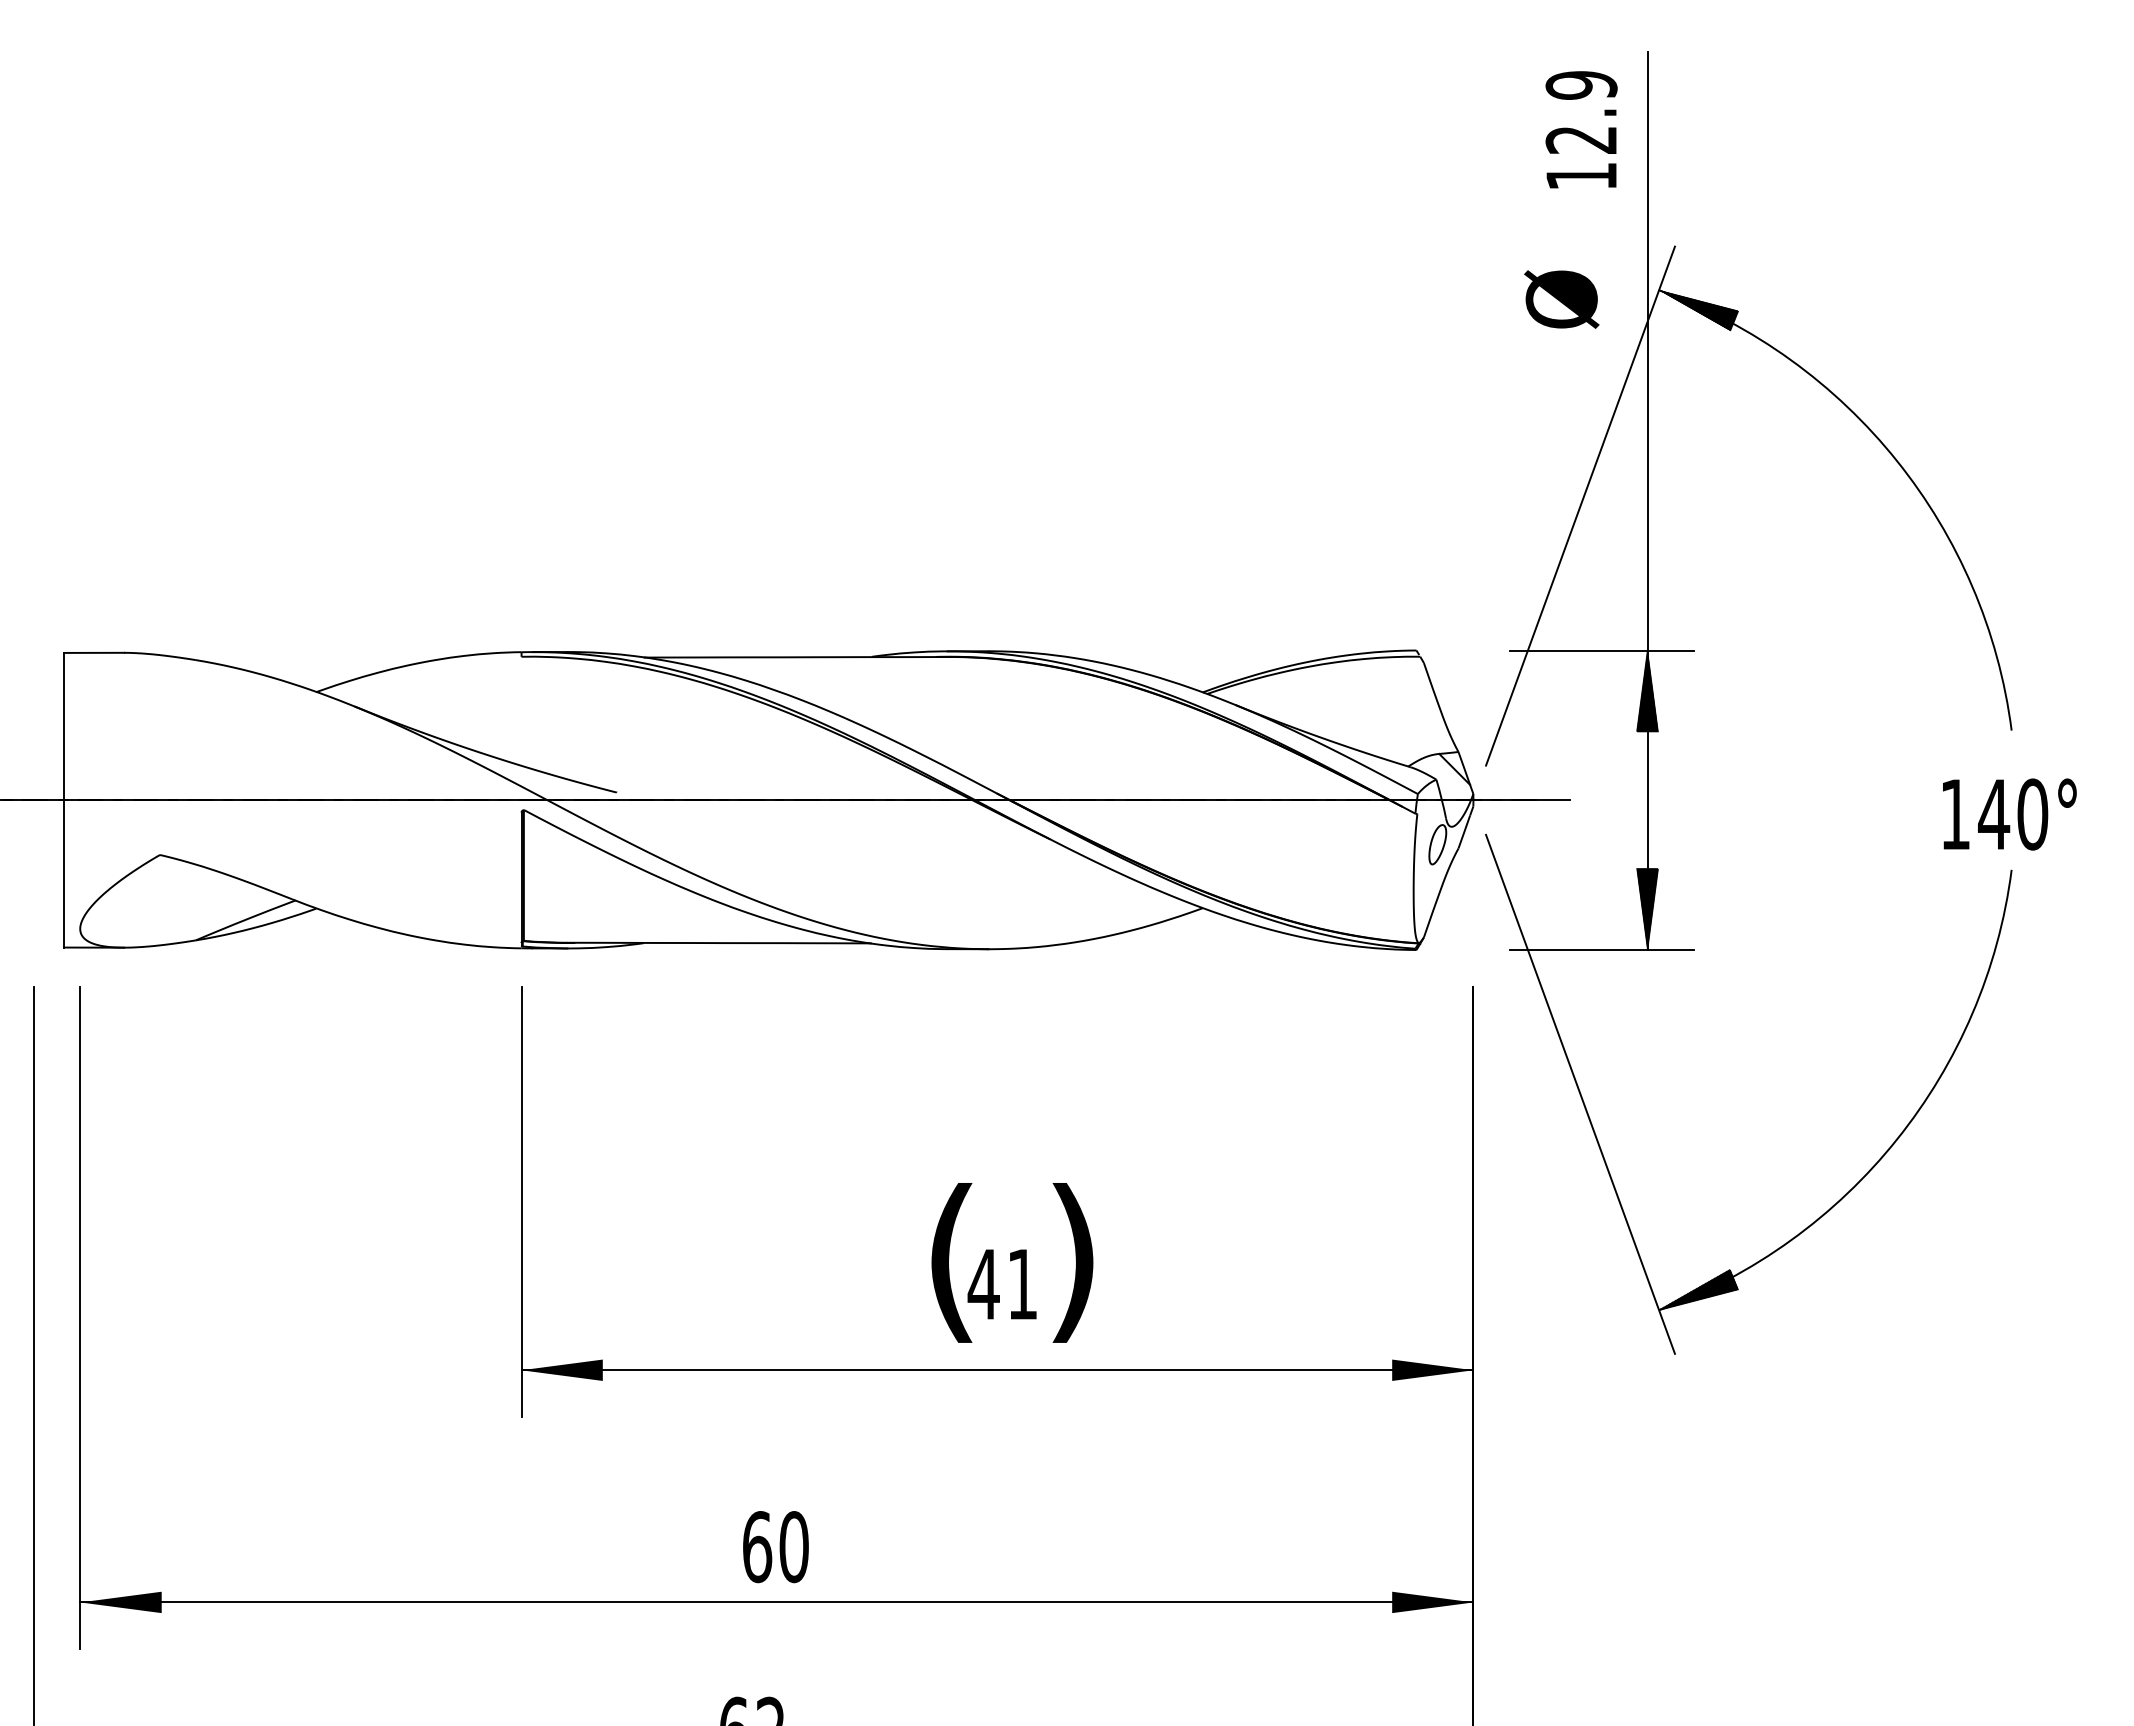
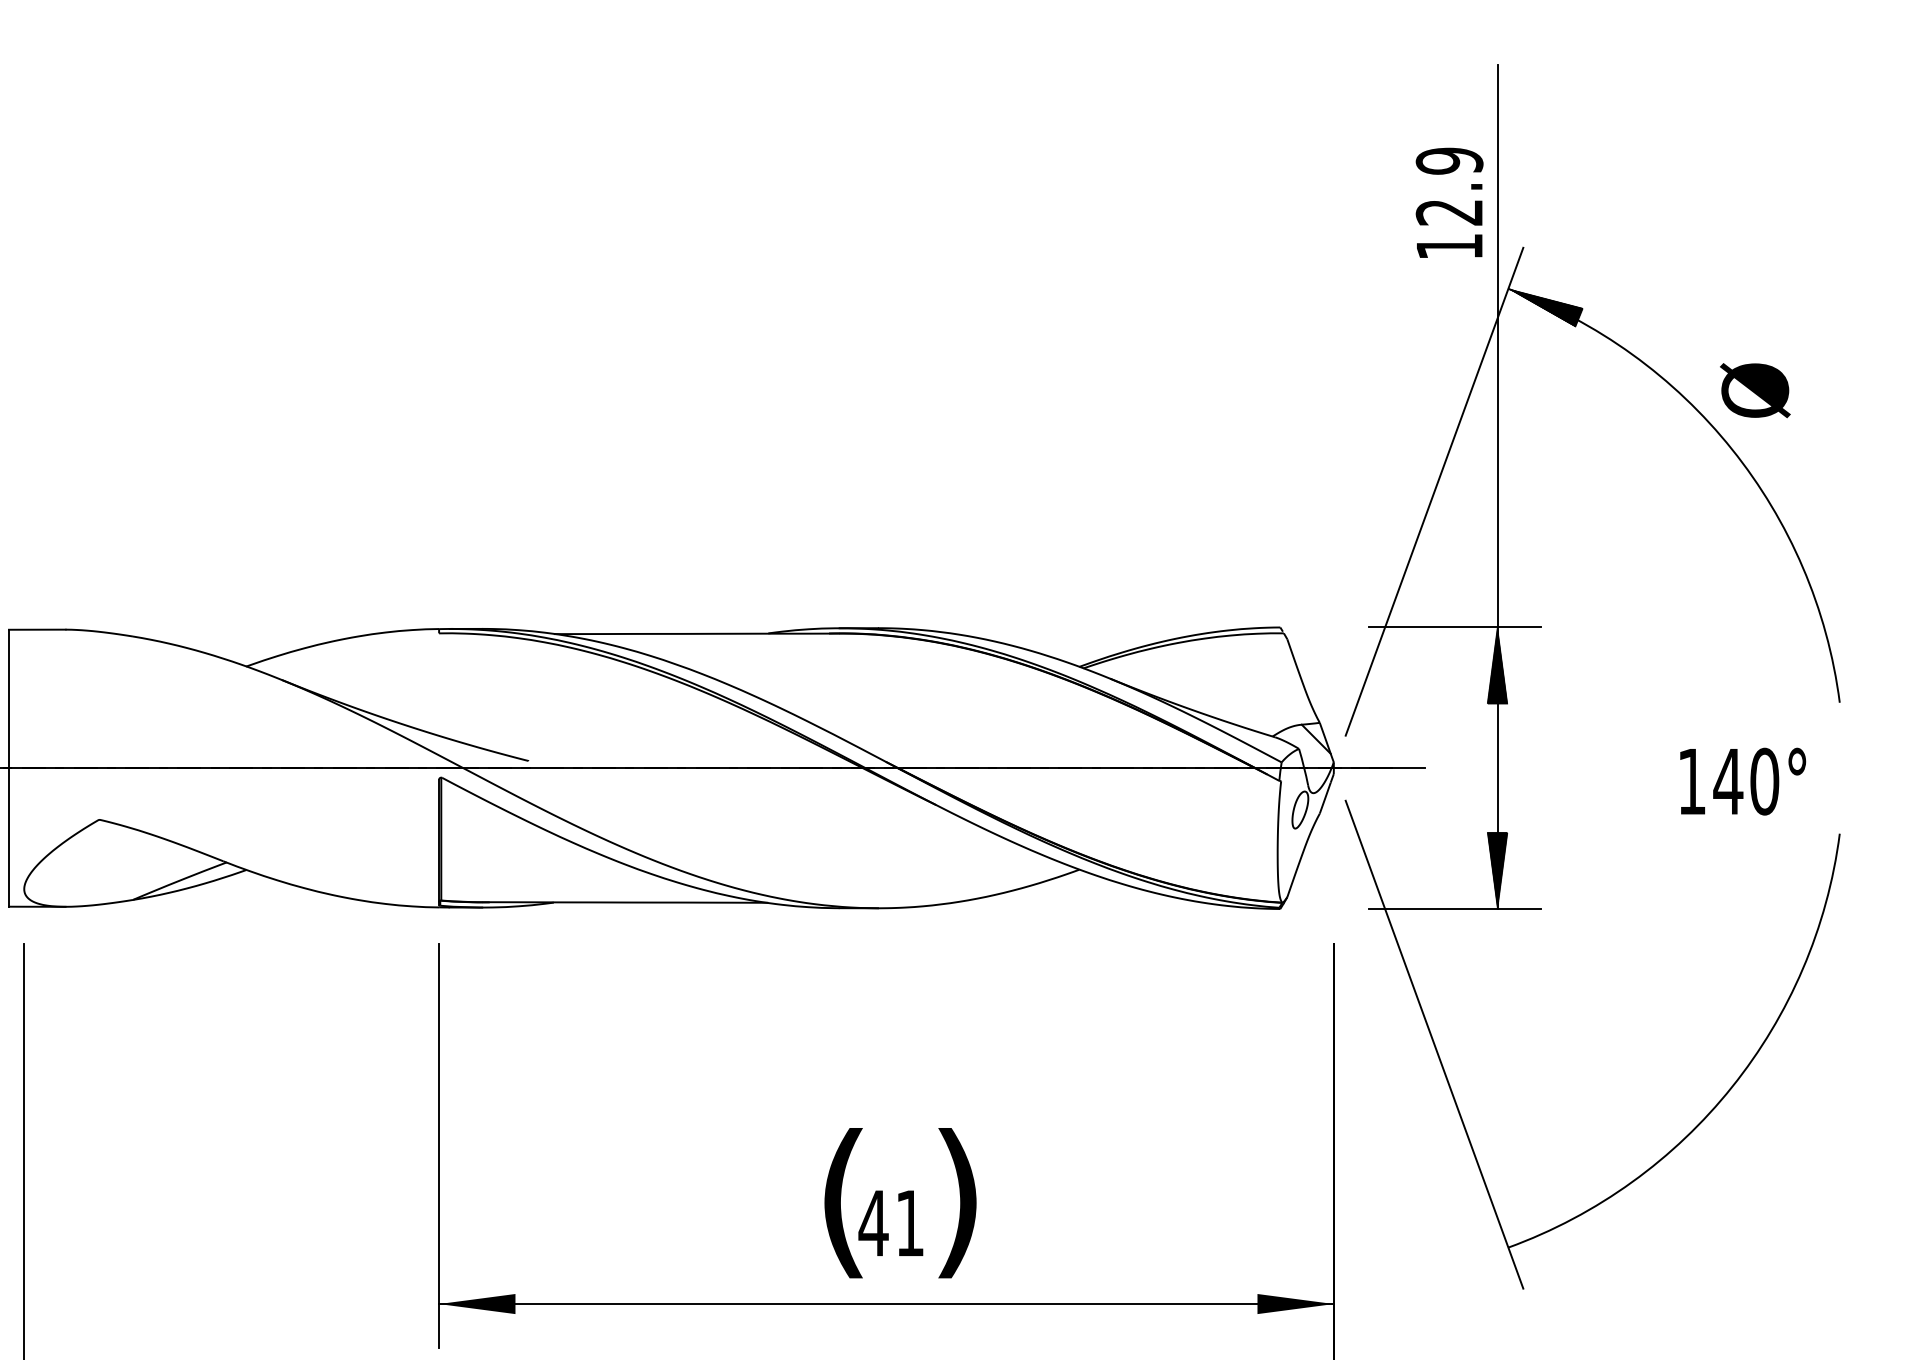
text: (1581, 129) -> (1449, 202), moved
text: (1561, 299) -> (1755, 390), moved
text: (2009, 814) -> (1742, 781), moved
hatch: (1698, 1289) -> (1545, 1228), removed

